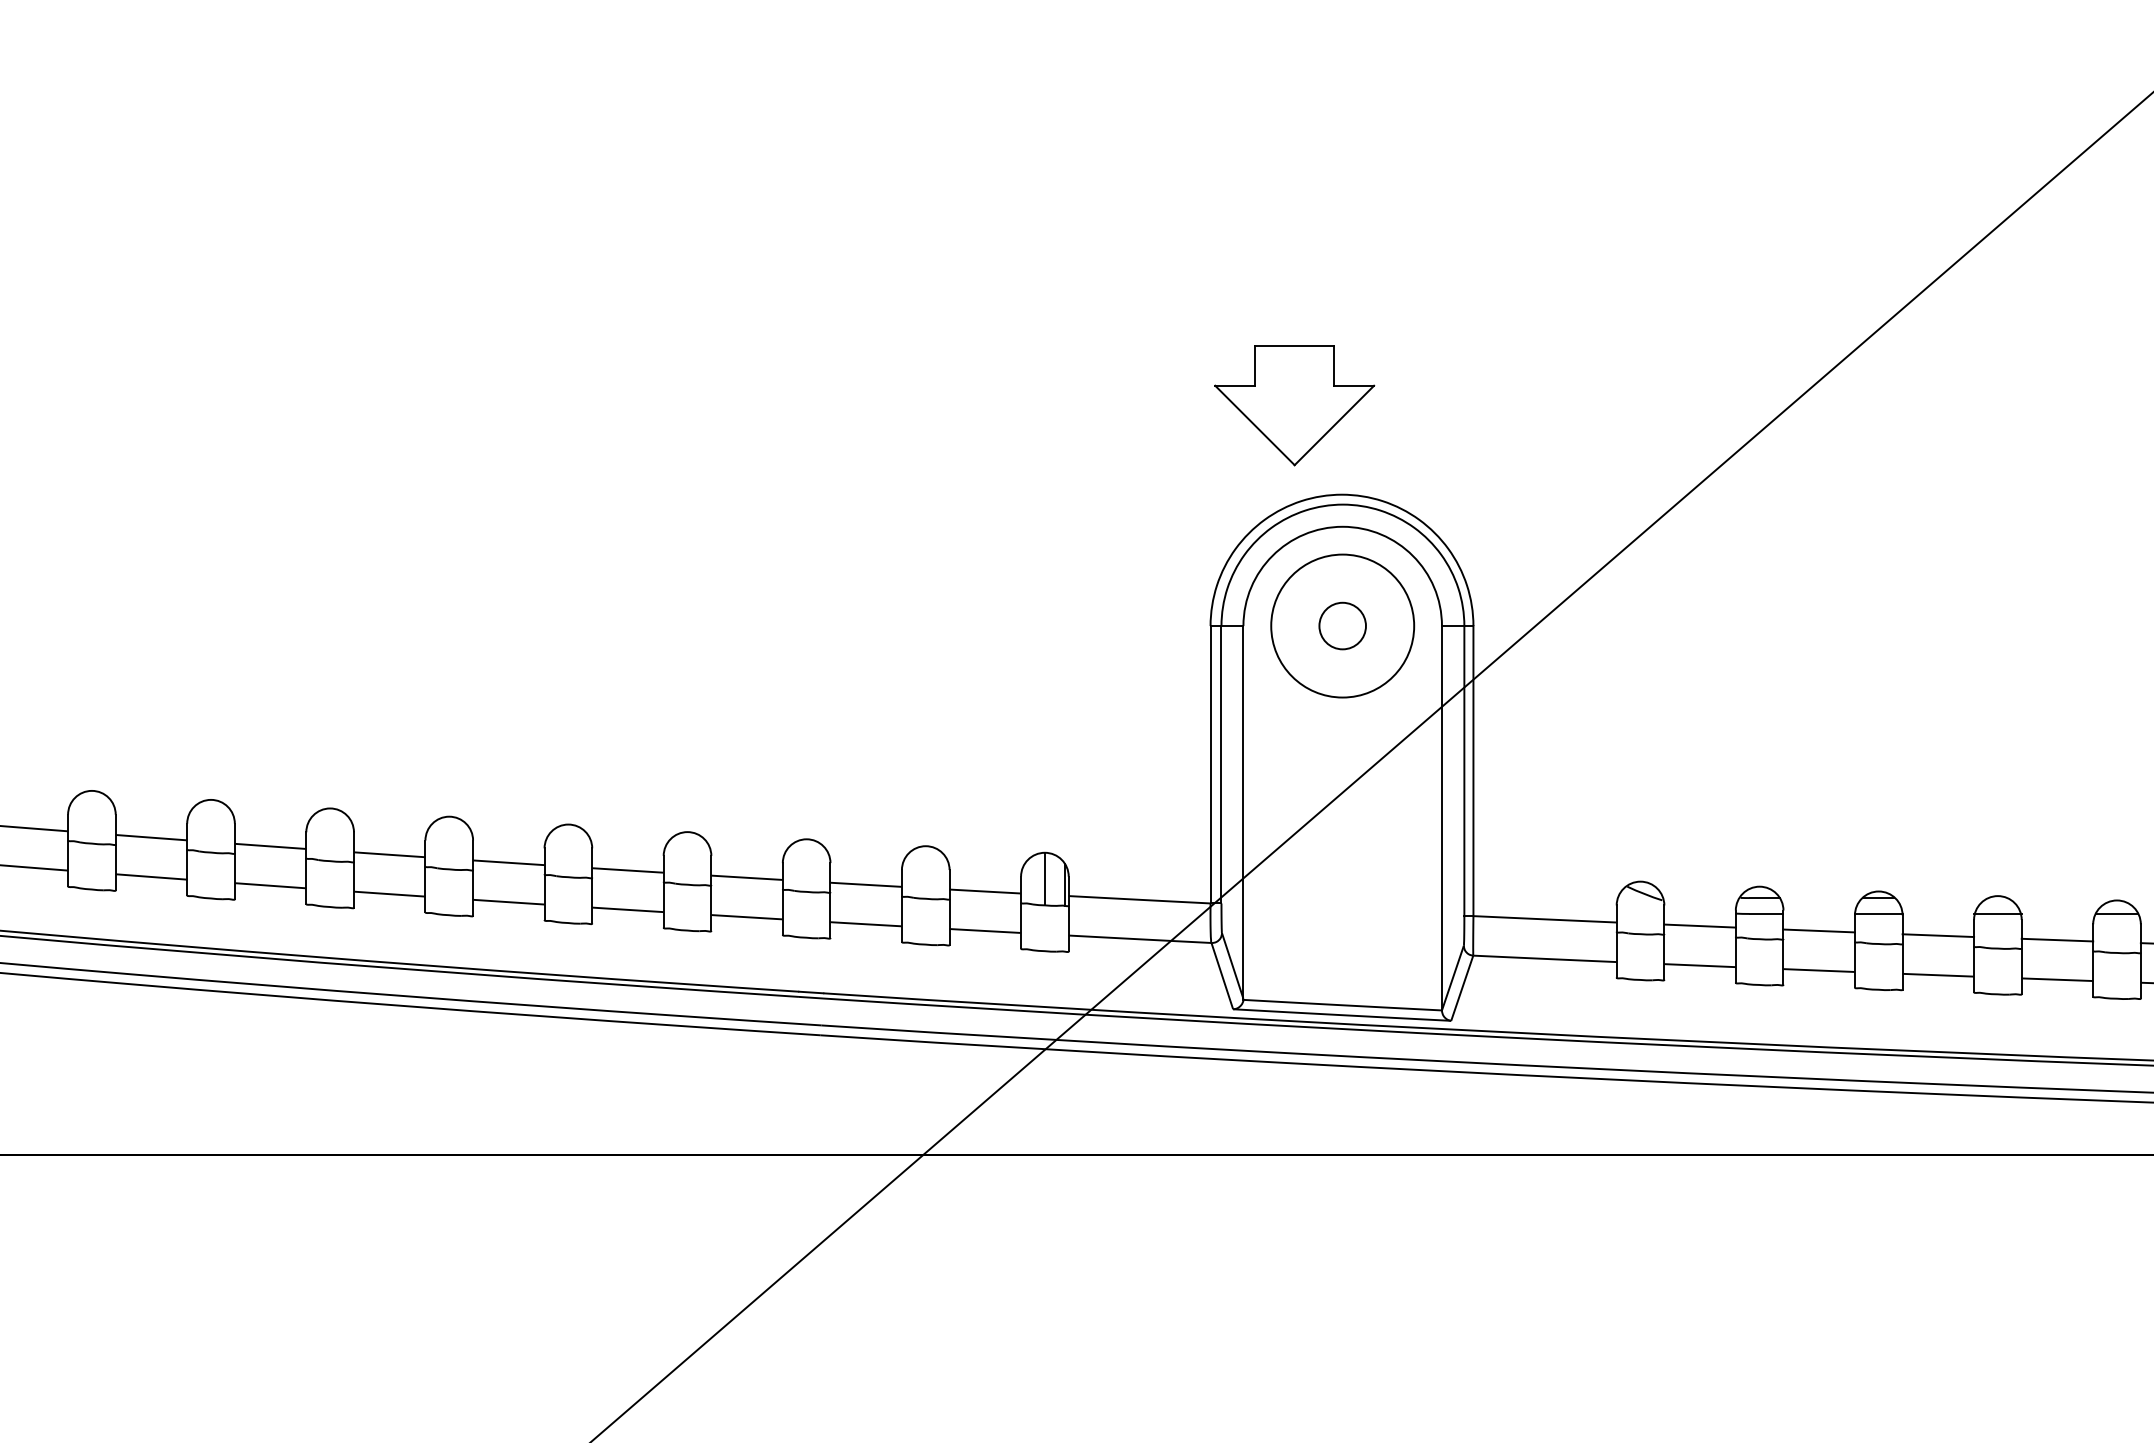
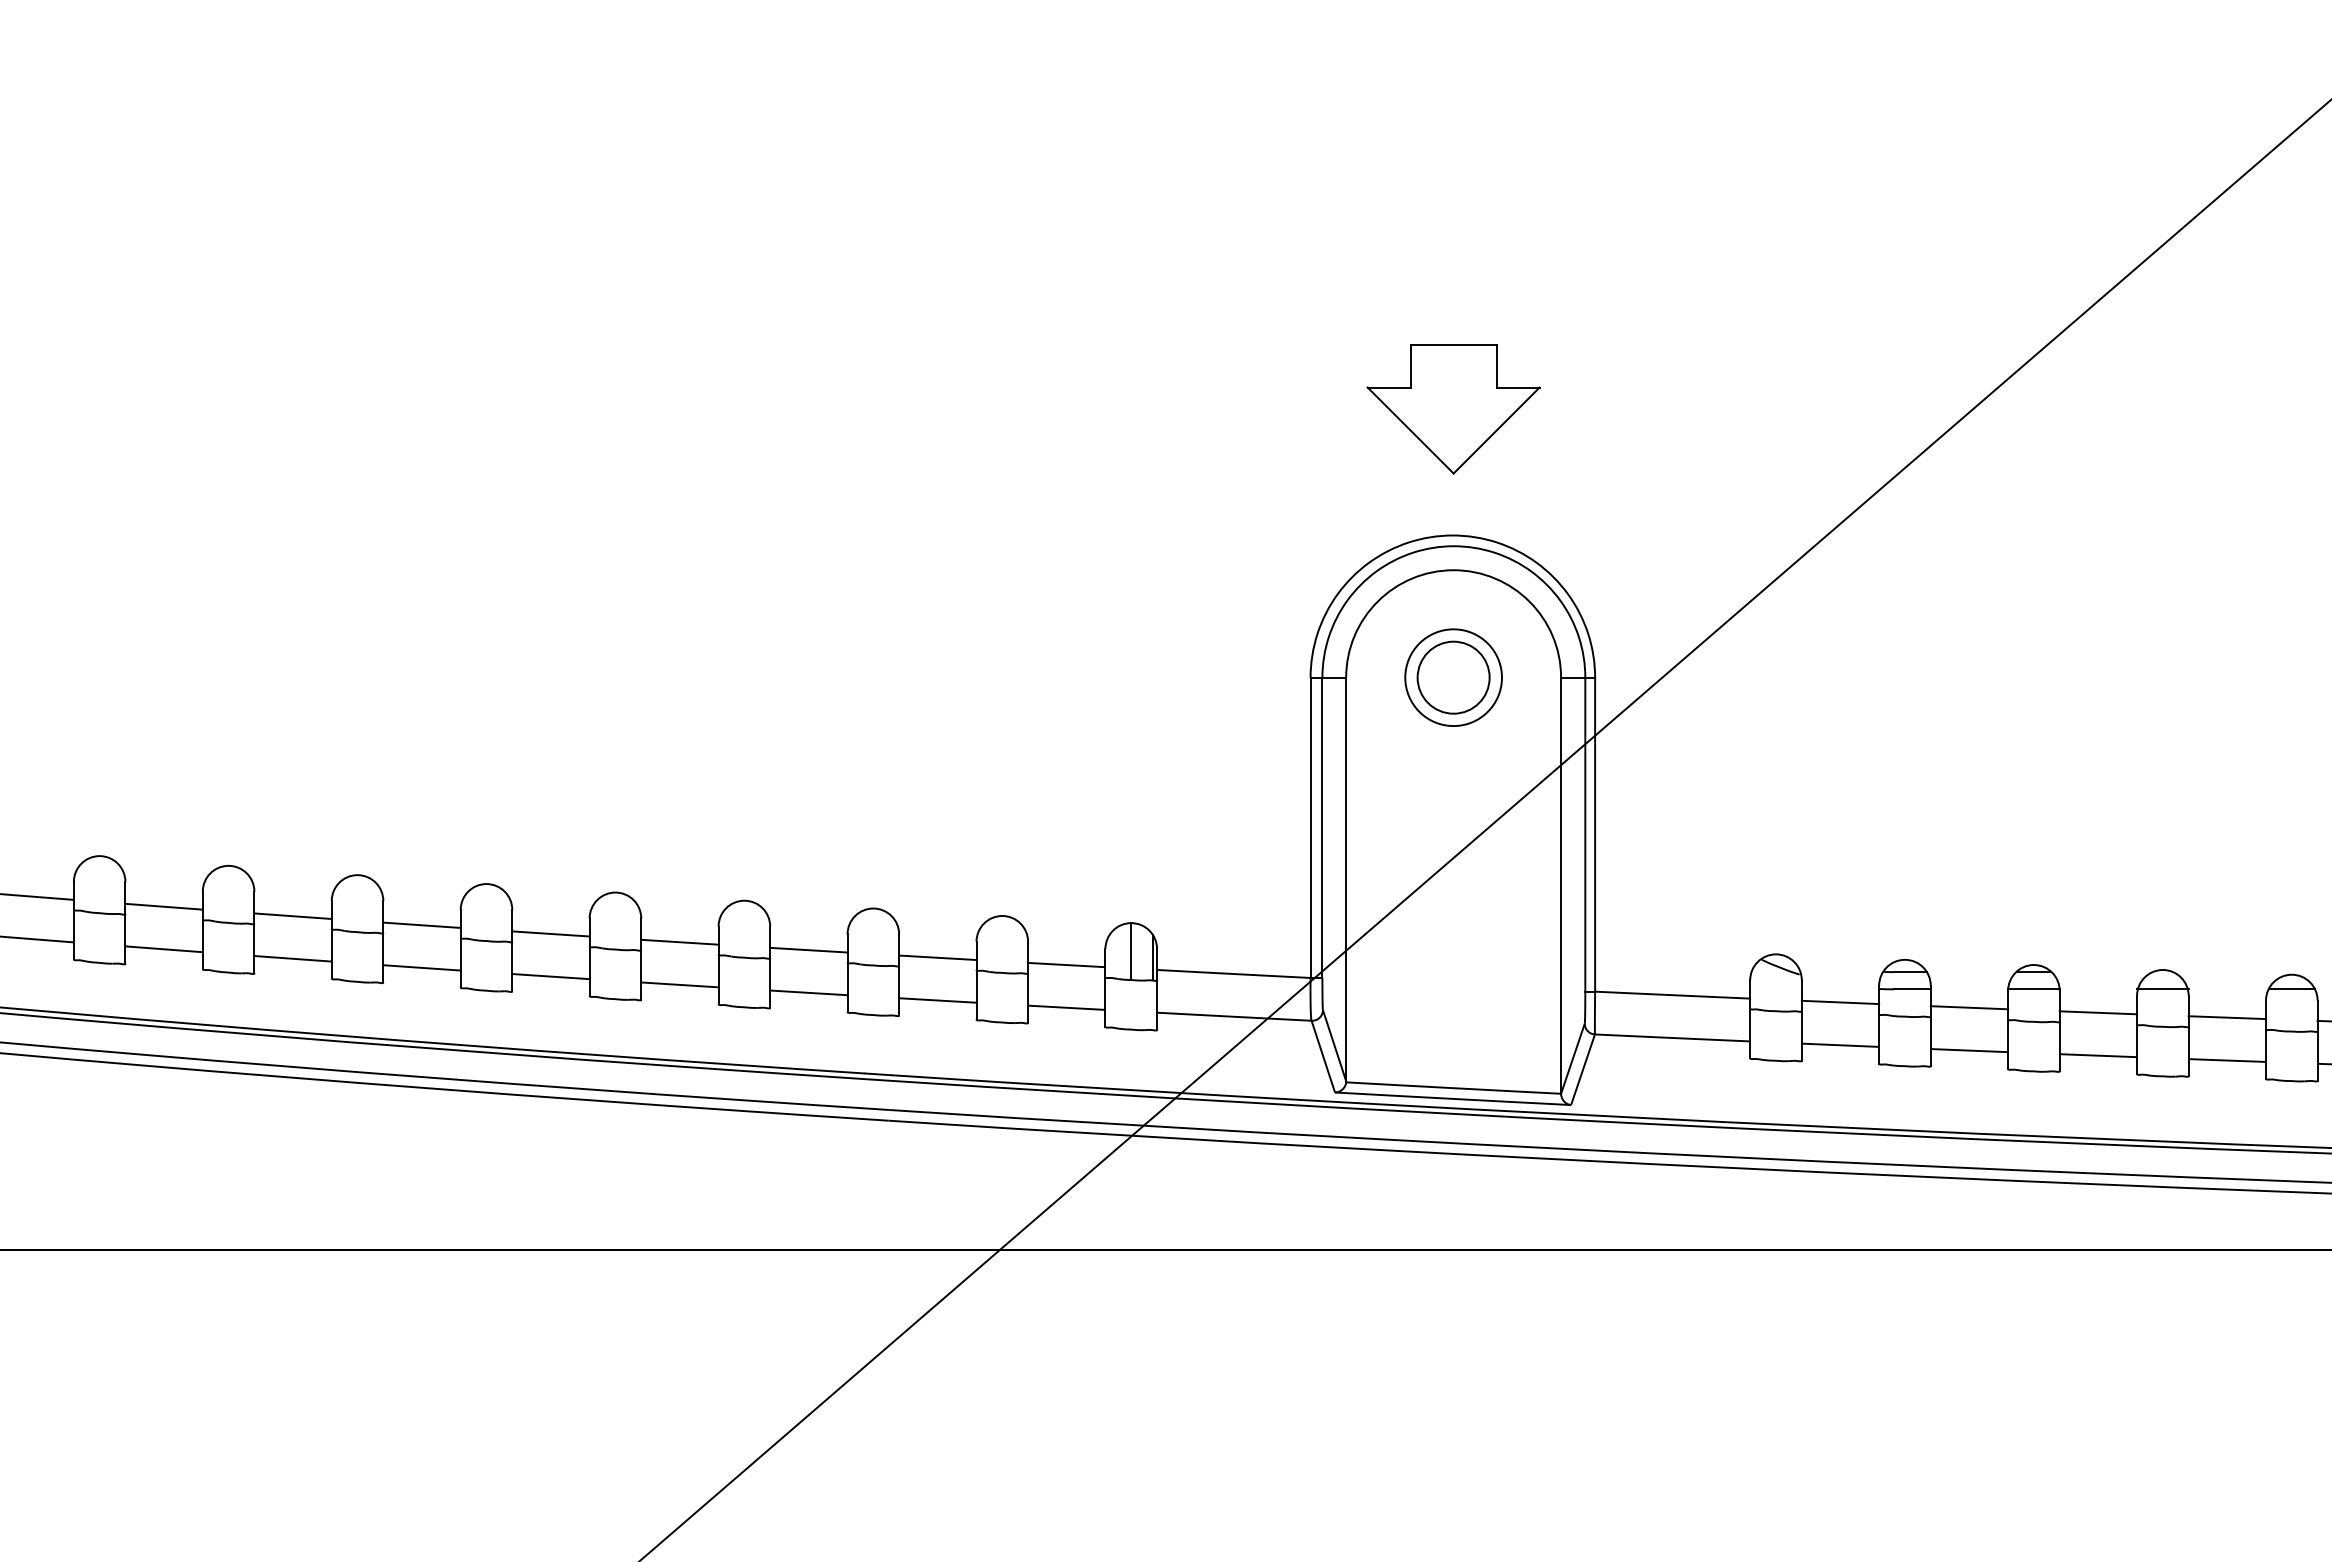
part: (1294, 406) -> (1453, 409), moved
circle: (1342, 625) -> (1453, 677), size x0.62
circle: (1342, 625) -> (1453, 677), size x1.43

